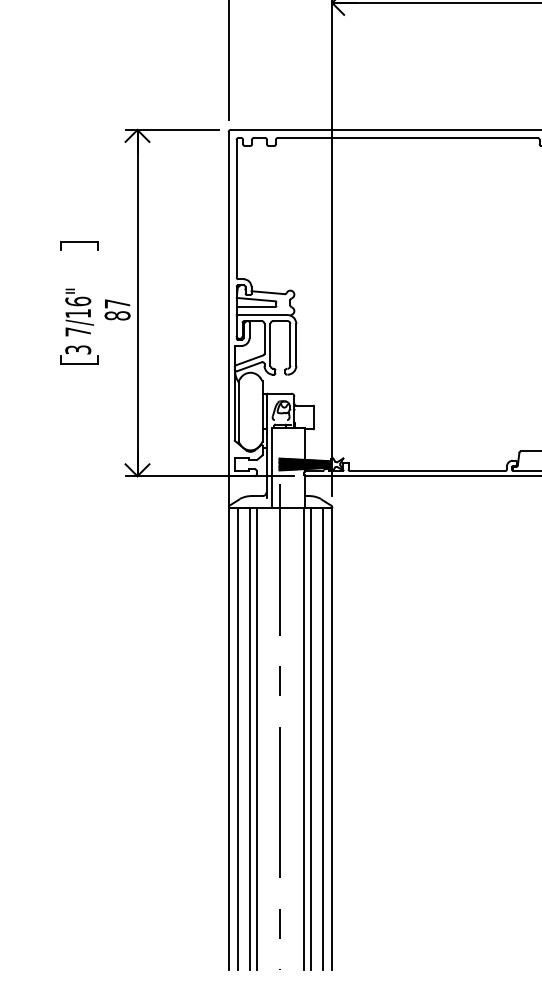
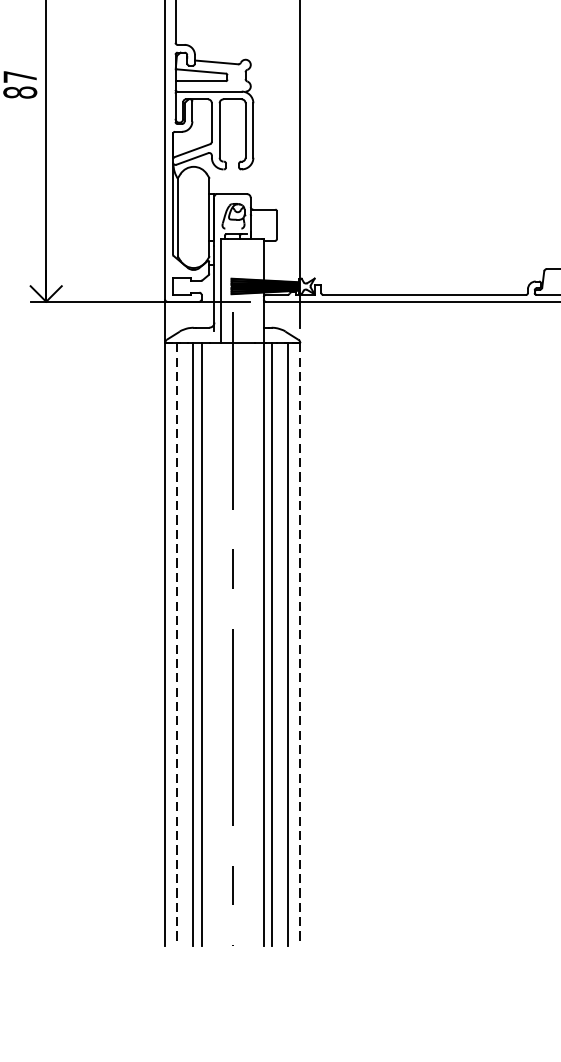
line: (237, 739) -> (176, 645), solid -> dashed
line: (332, 739) -> (300, 645), solid -> dashed

